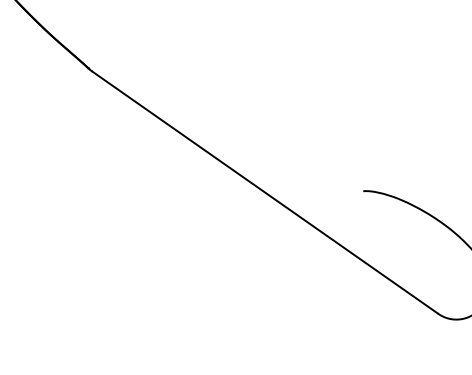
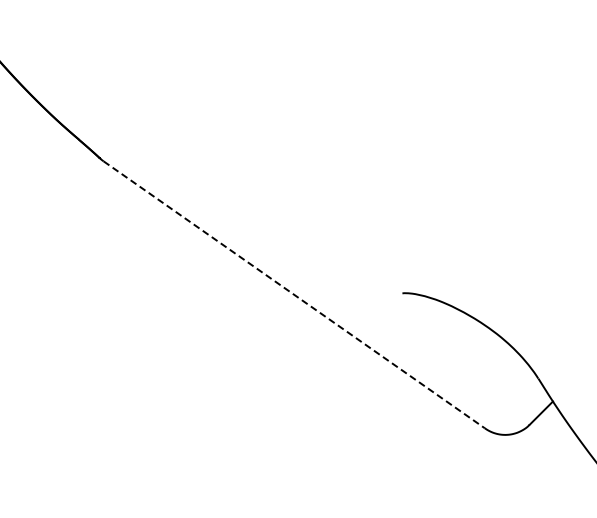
line: (265, 192) -> (294, 294), solid -> dashed

